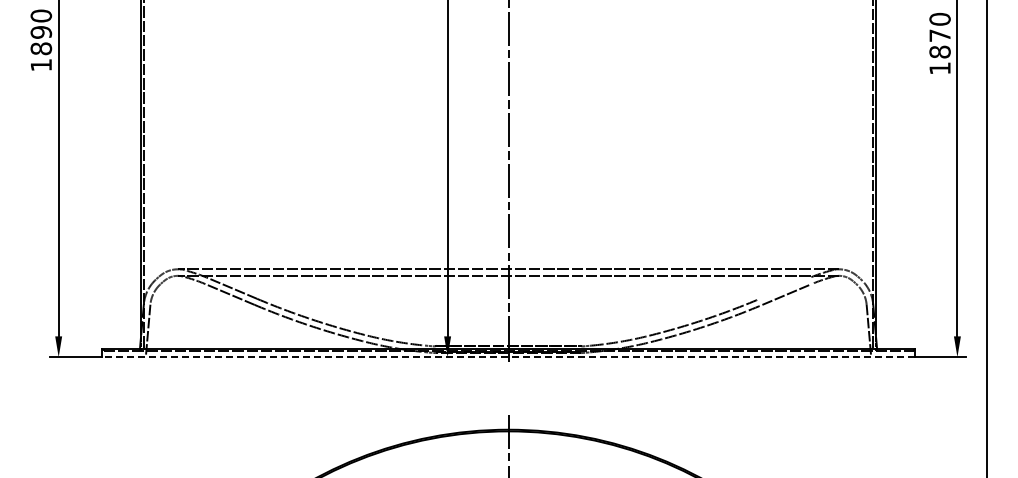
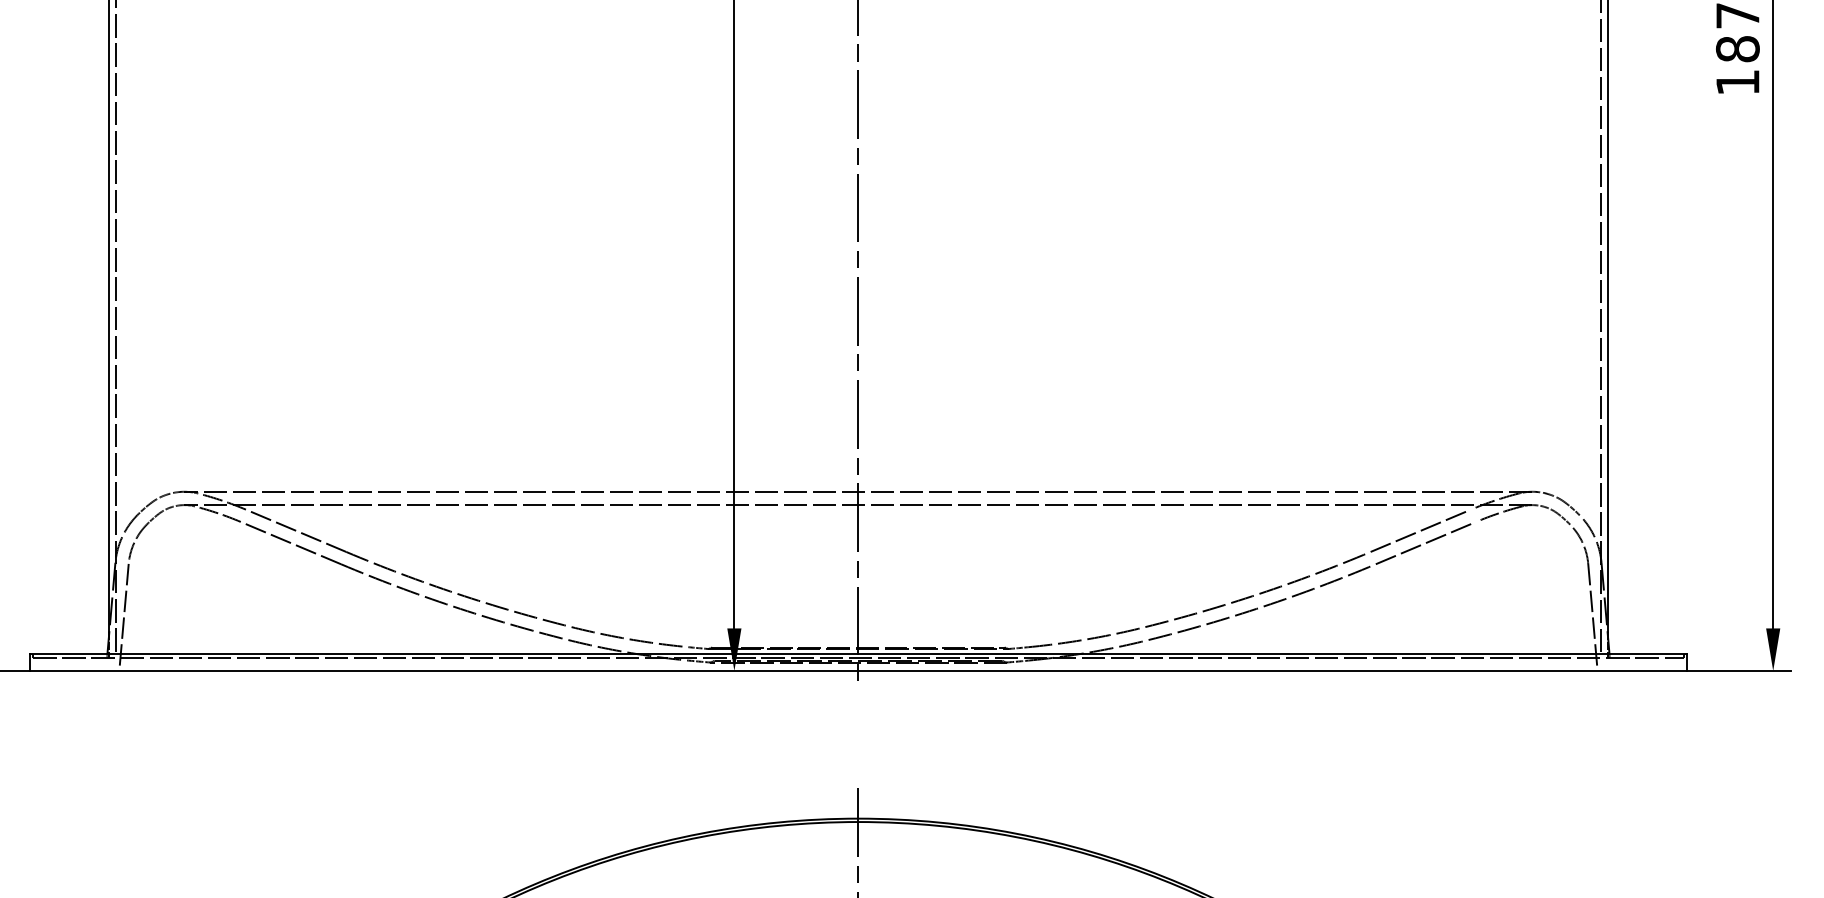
line: (784, 288) -> (1420, 530), added
line: (508, 357) -> (858, 671), dashed -> solid

